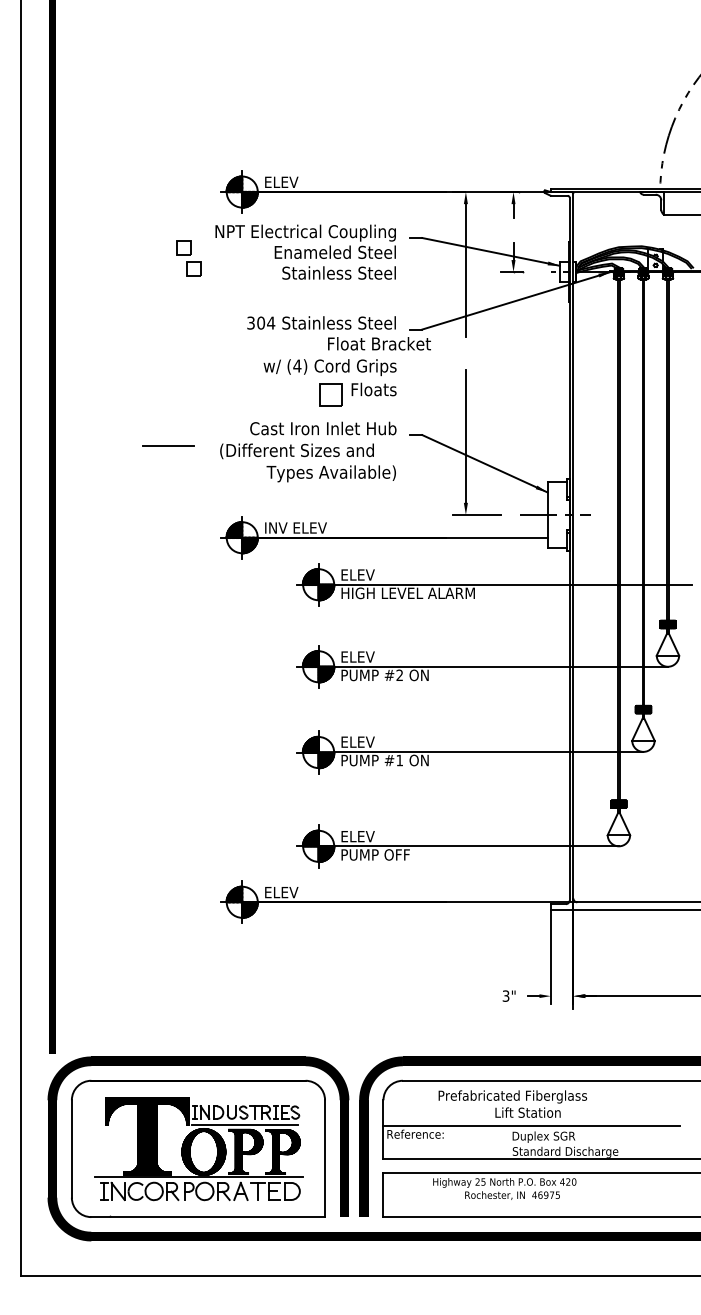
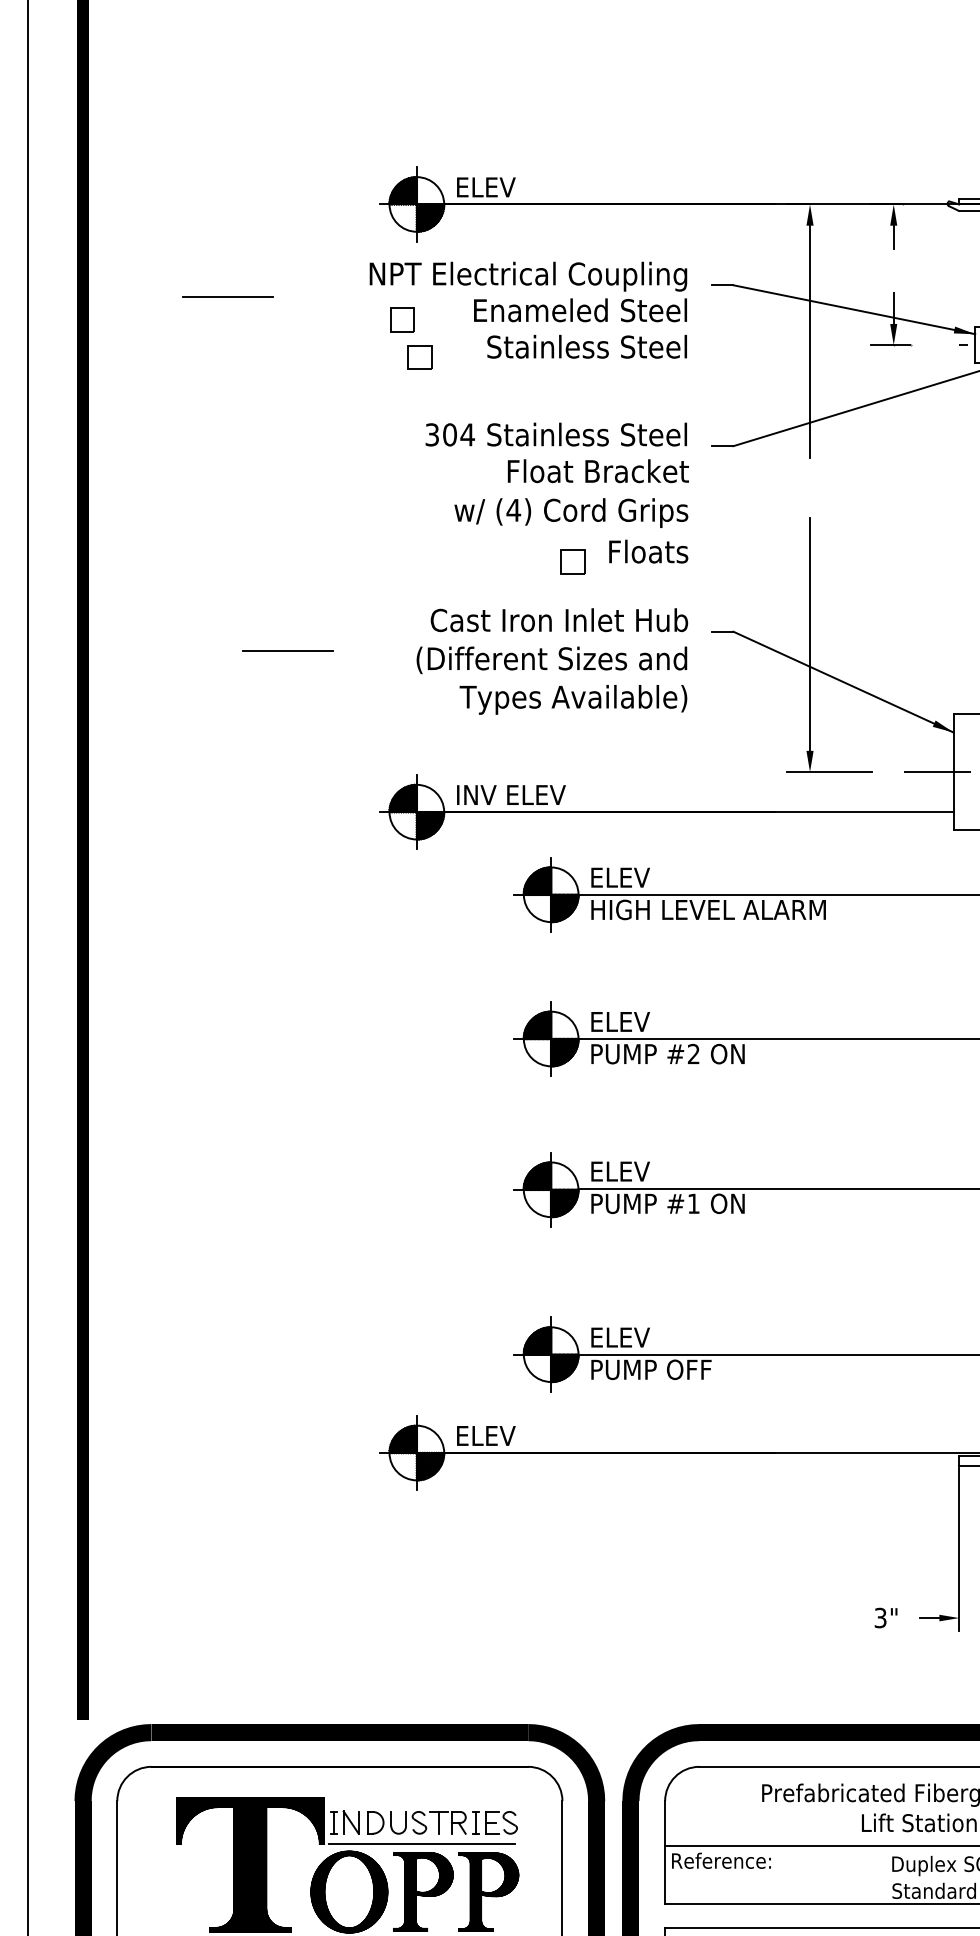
line: (134, 244) -> (227, 296), added
part: (188, 258) -> (410, 338), moved
text: (379, 343) -> (598, 470), moved
part: (330, 395) -> (571, 562), size x0.62
text: (296, 451) -> (550, 660), moved

